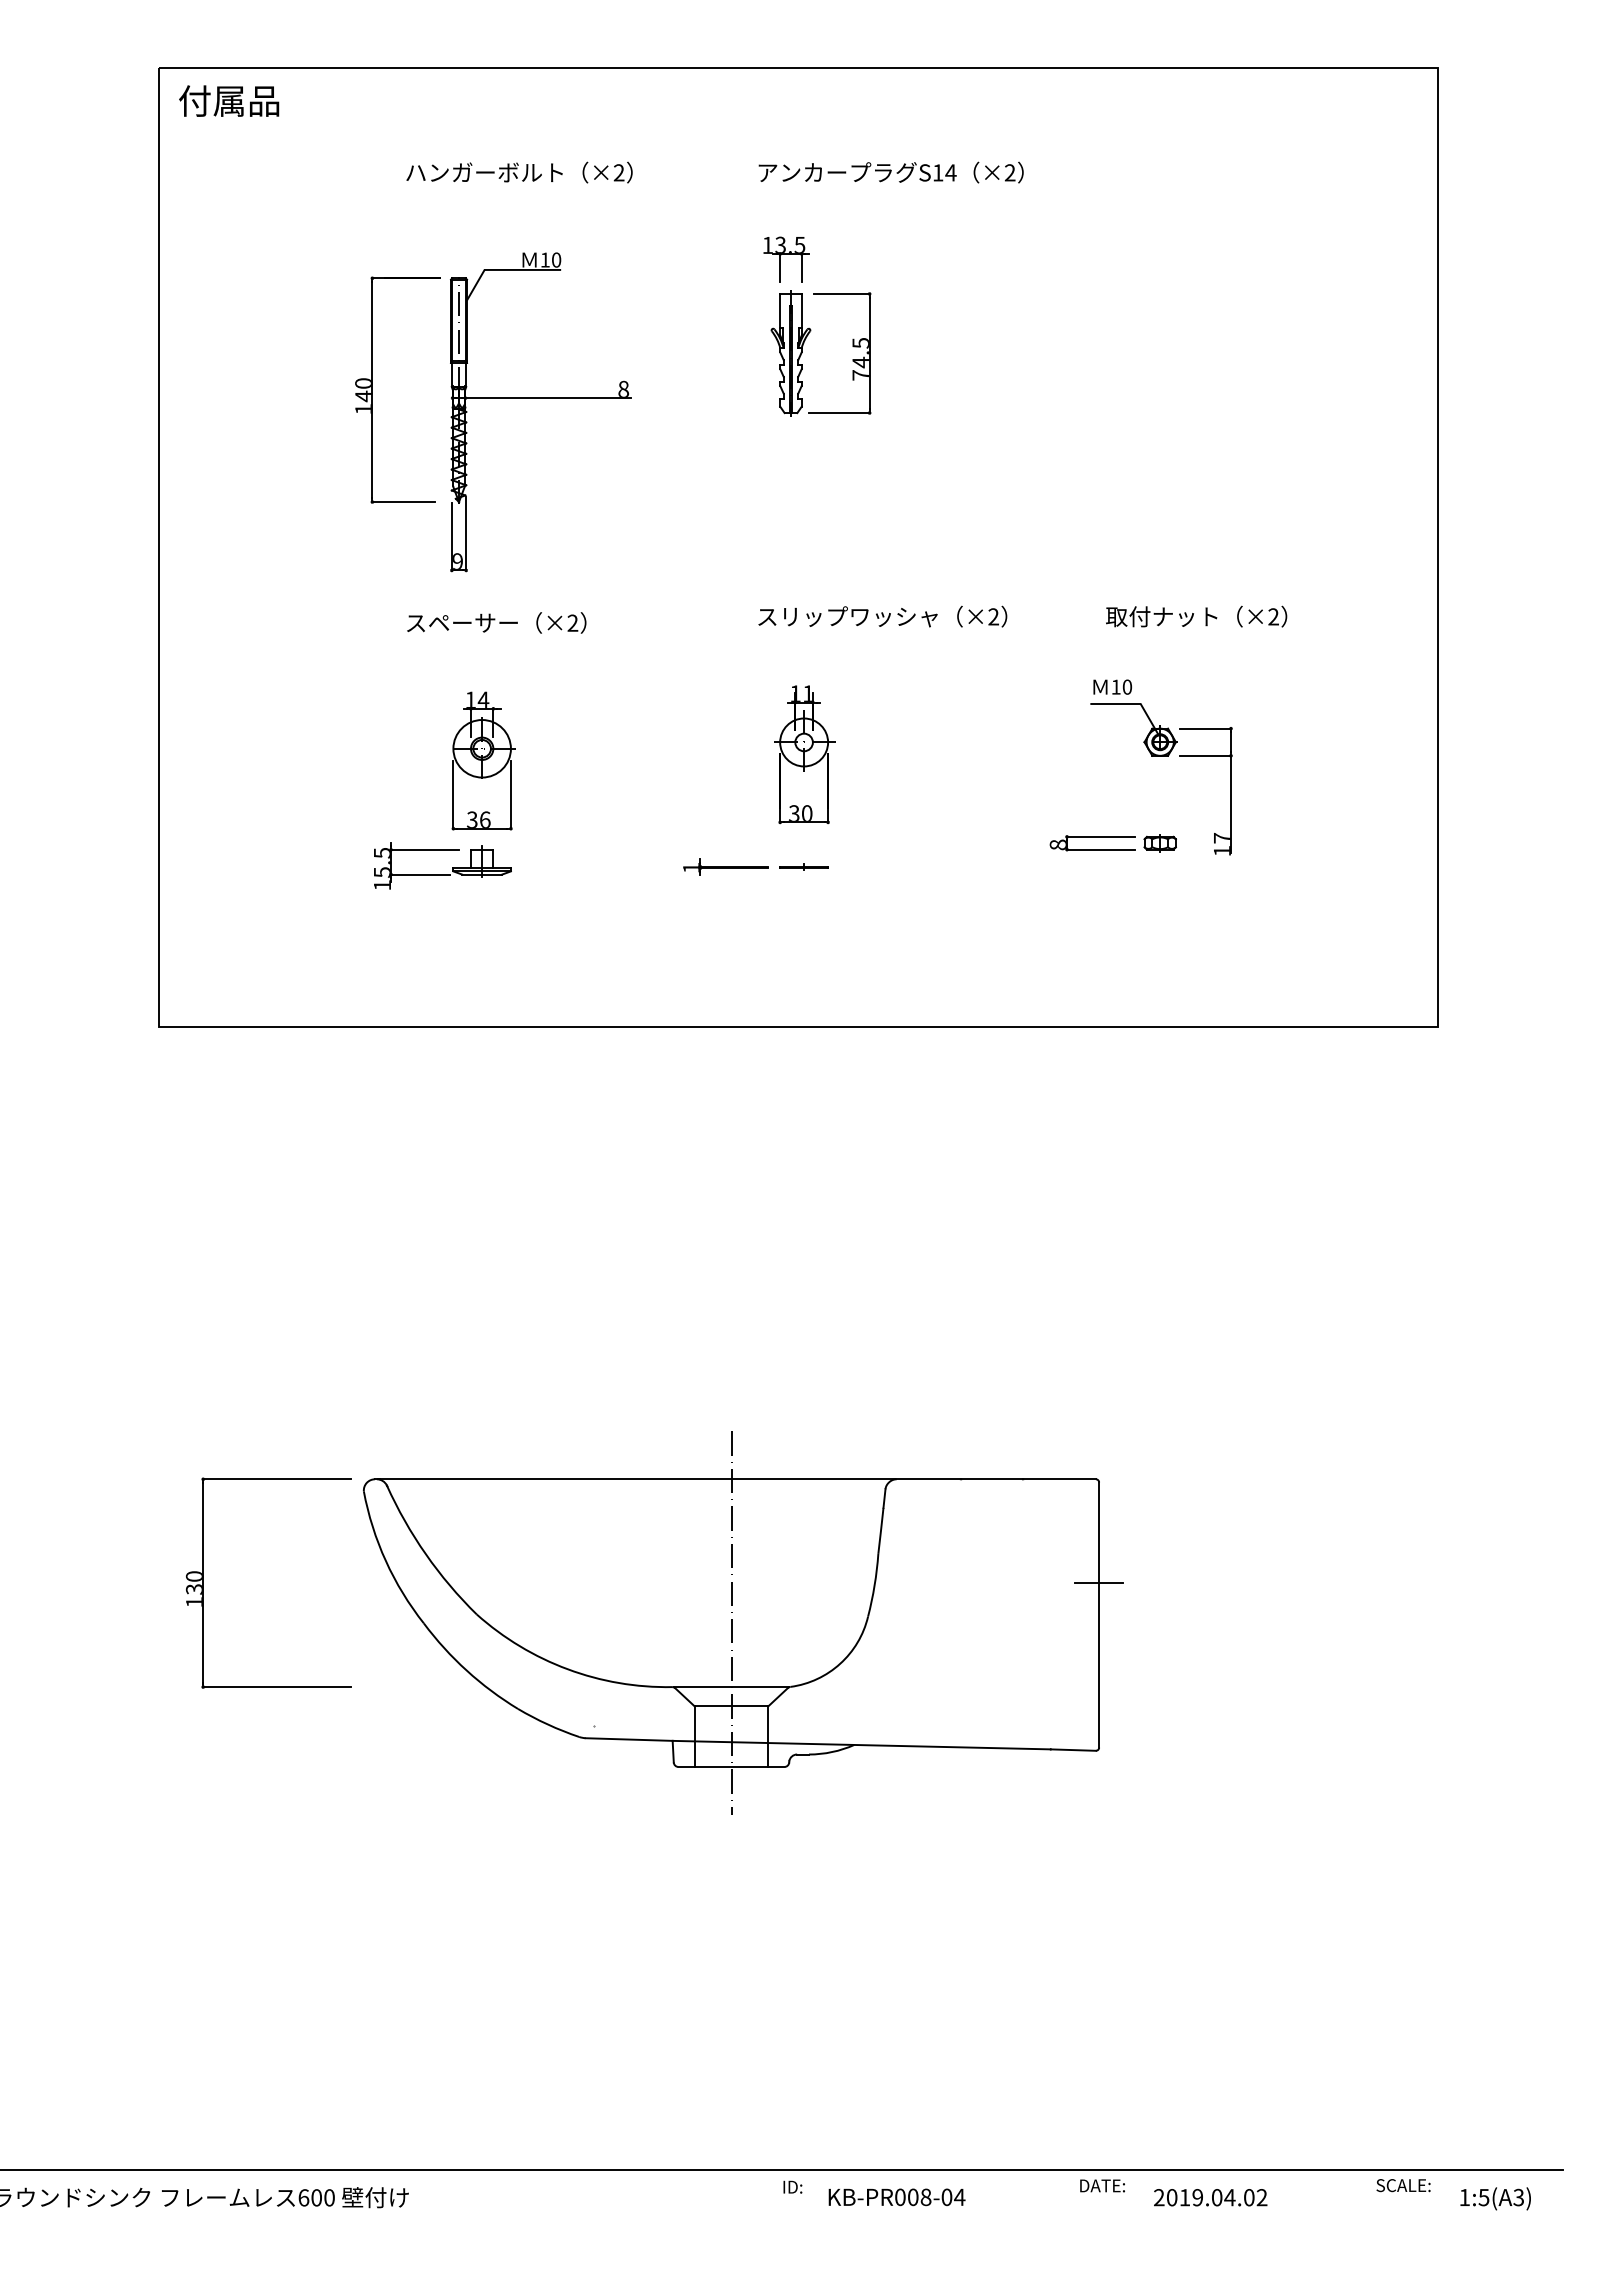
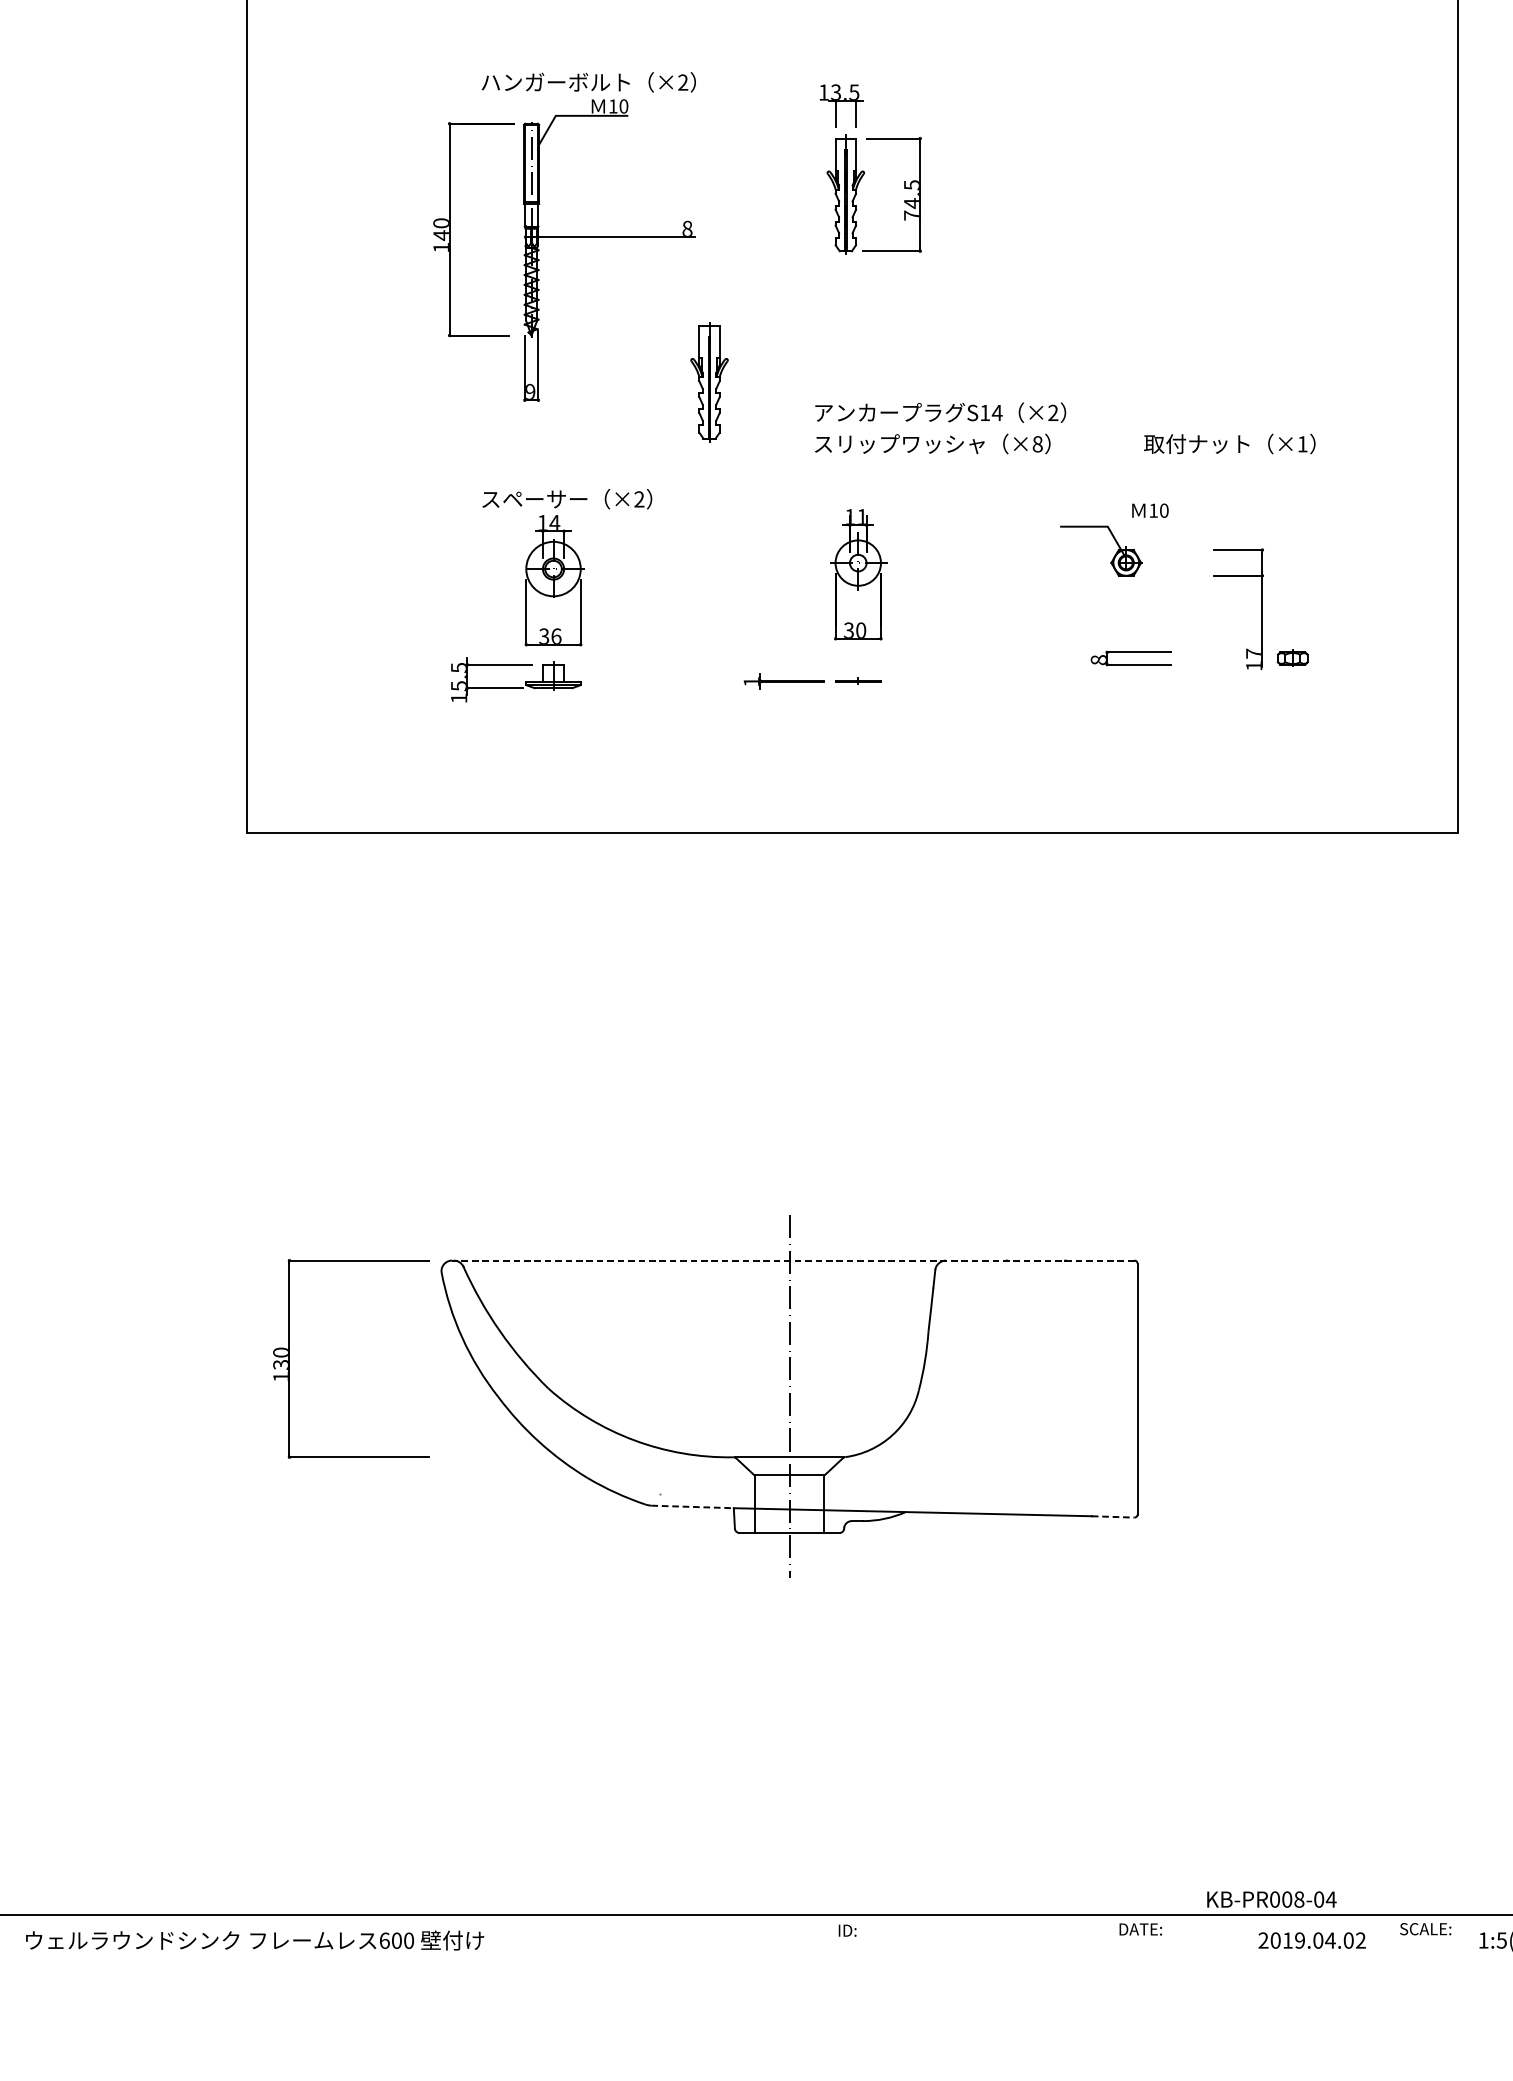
text: (519, 172) -> (588, 82), moved
text: (890, 172) -> (940, 412), moved
part: (646, 551) -> (709, 382), added
text: (993, 616) -> (1037, 443), ×2 -> ×8
text: (1273, 616) -> (1302, 443), ×2 -> ×1
text: (496, 622) -> (567, 498), moved
part: (1146, 736) -> (1113, 557), moved
part: (1159, 843) -> (1292, 658), moved
line: (734, 1479) -> (792, 1260), solid -> dashed
line: (1099, 1583) -> (1137, 1359), removed
line: (629, 1739) -> (692, 1506), solid -> dashed
line: (1073, 1750) -> (1113, 1517), solid -> dashed
text: (896, 2197) -> (1271, 1899), moved
text: (1210, 2197) -> (1312, 1940), moved

